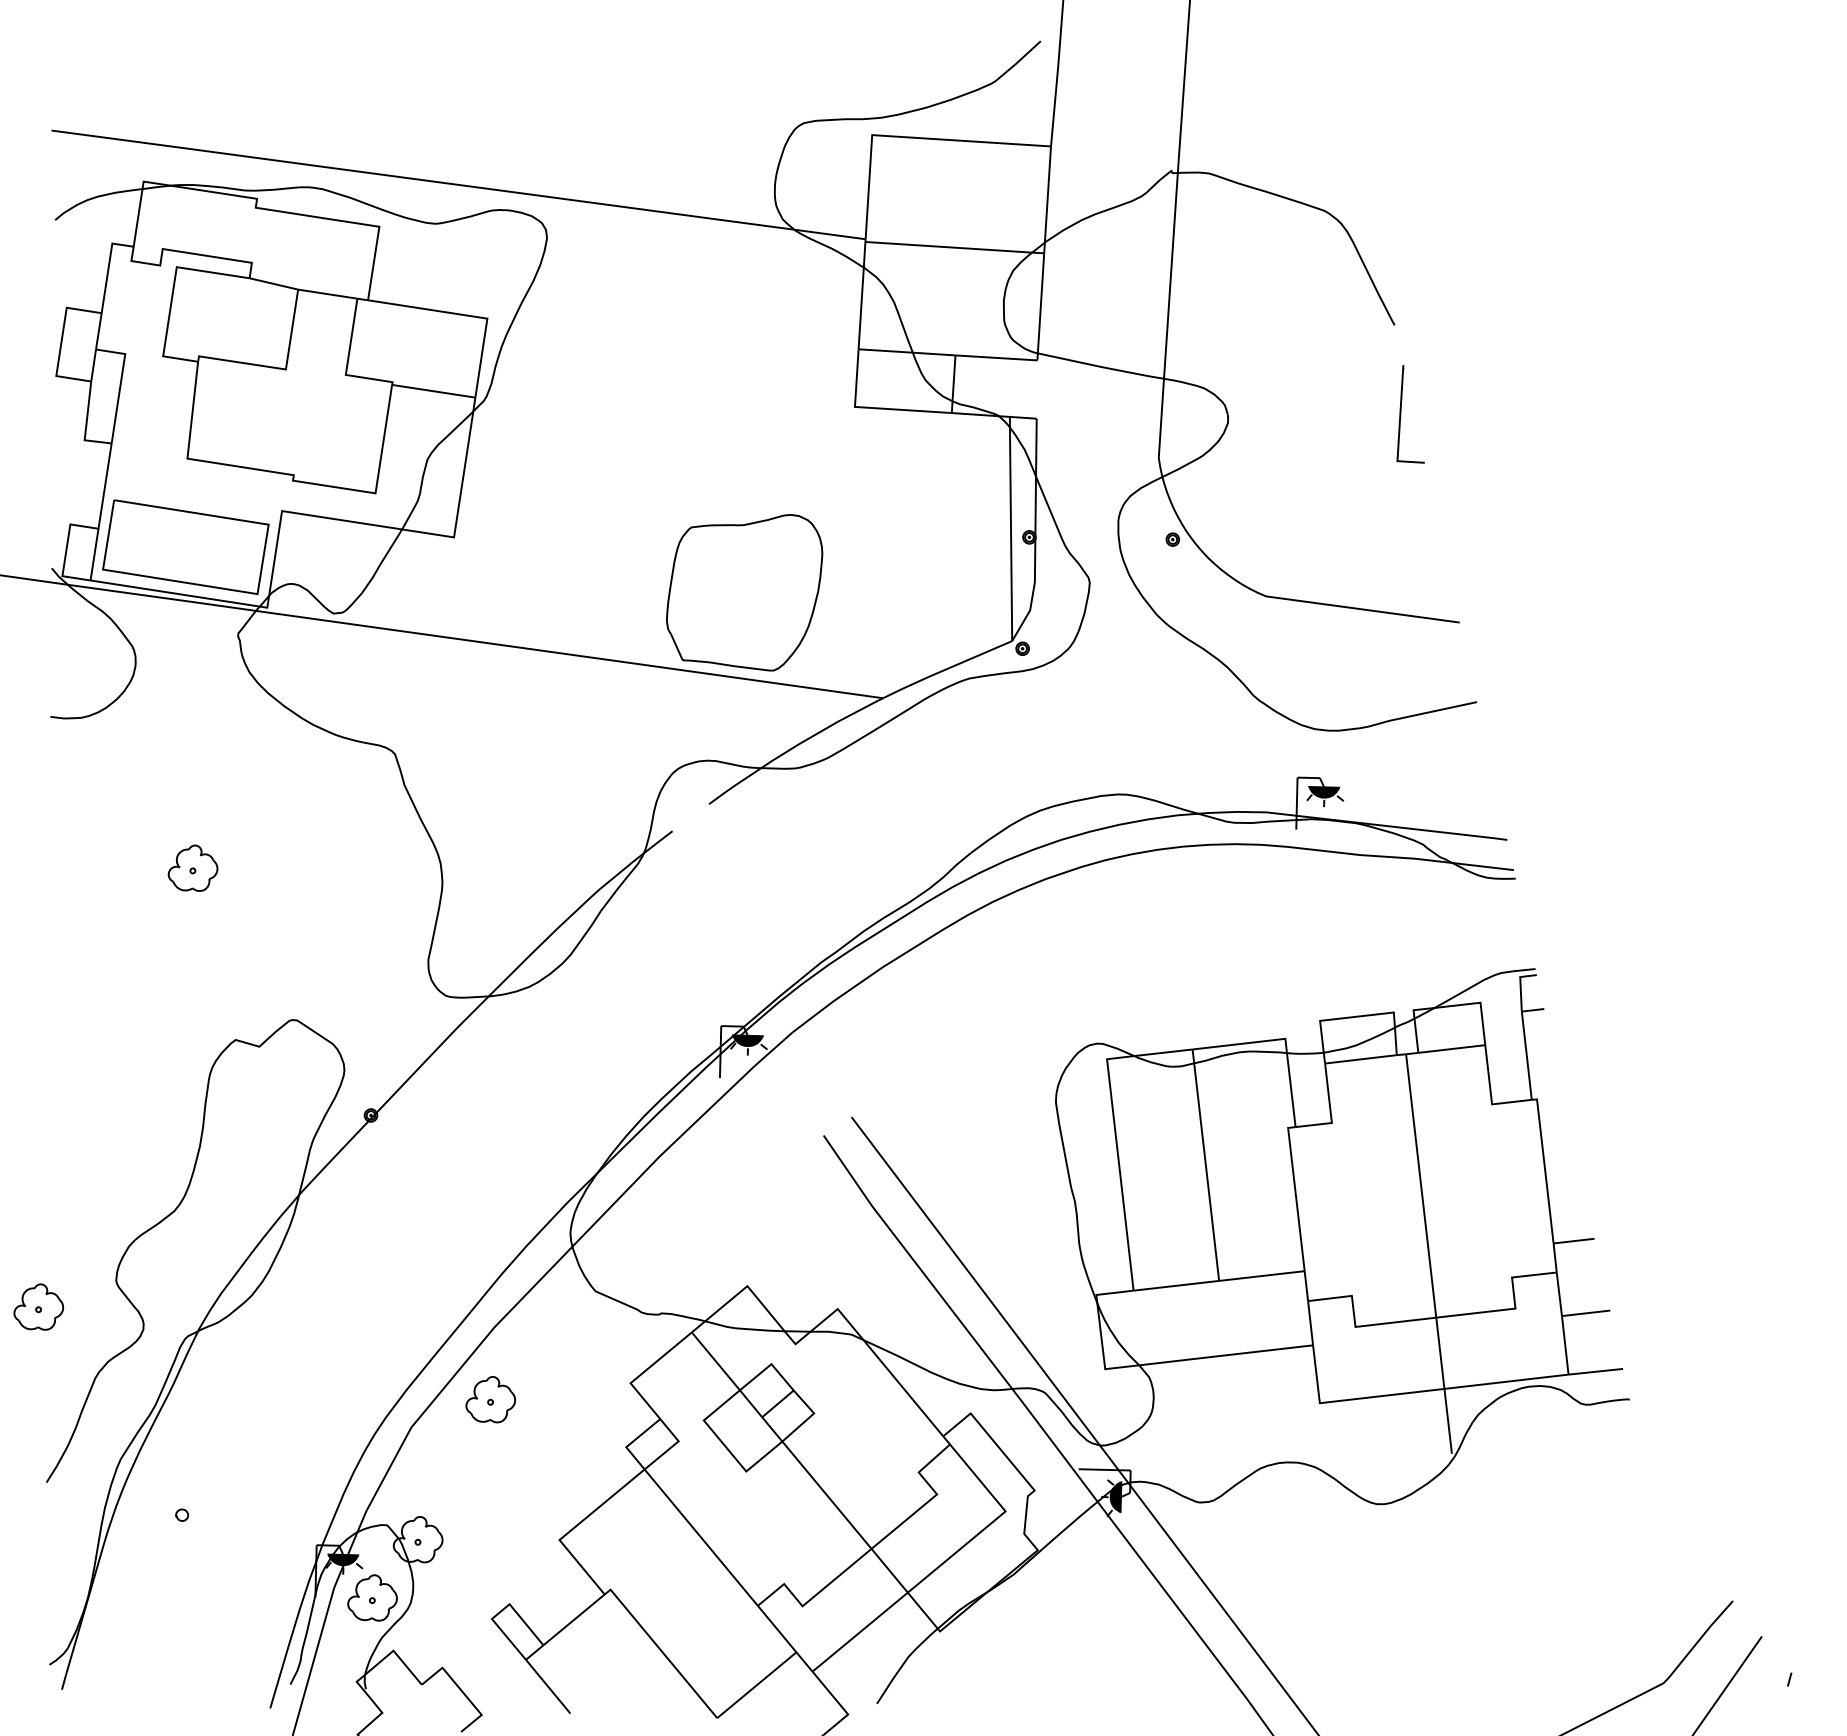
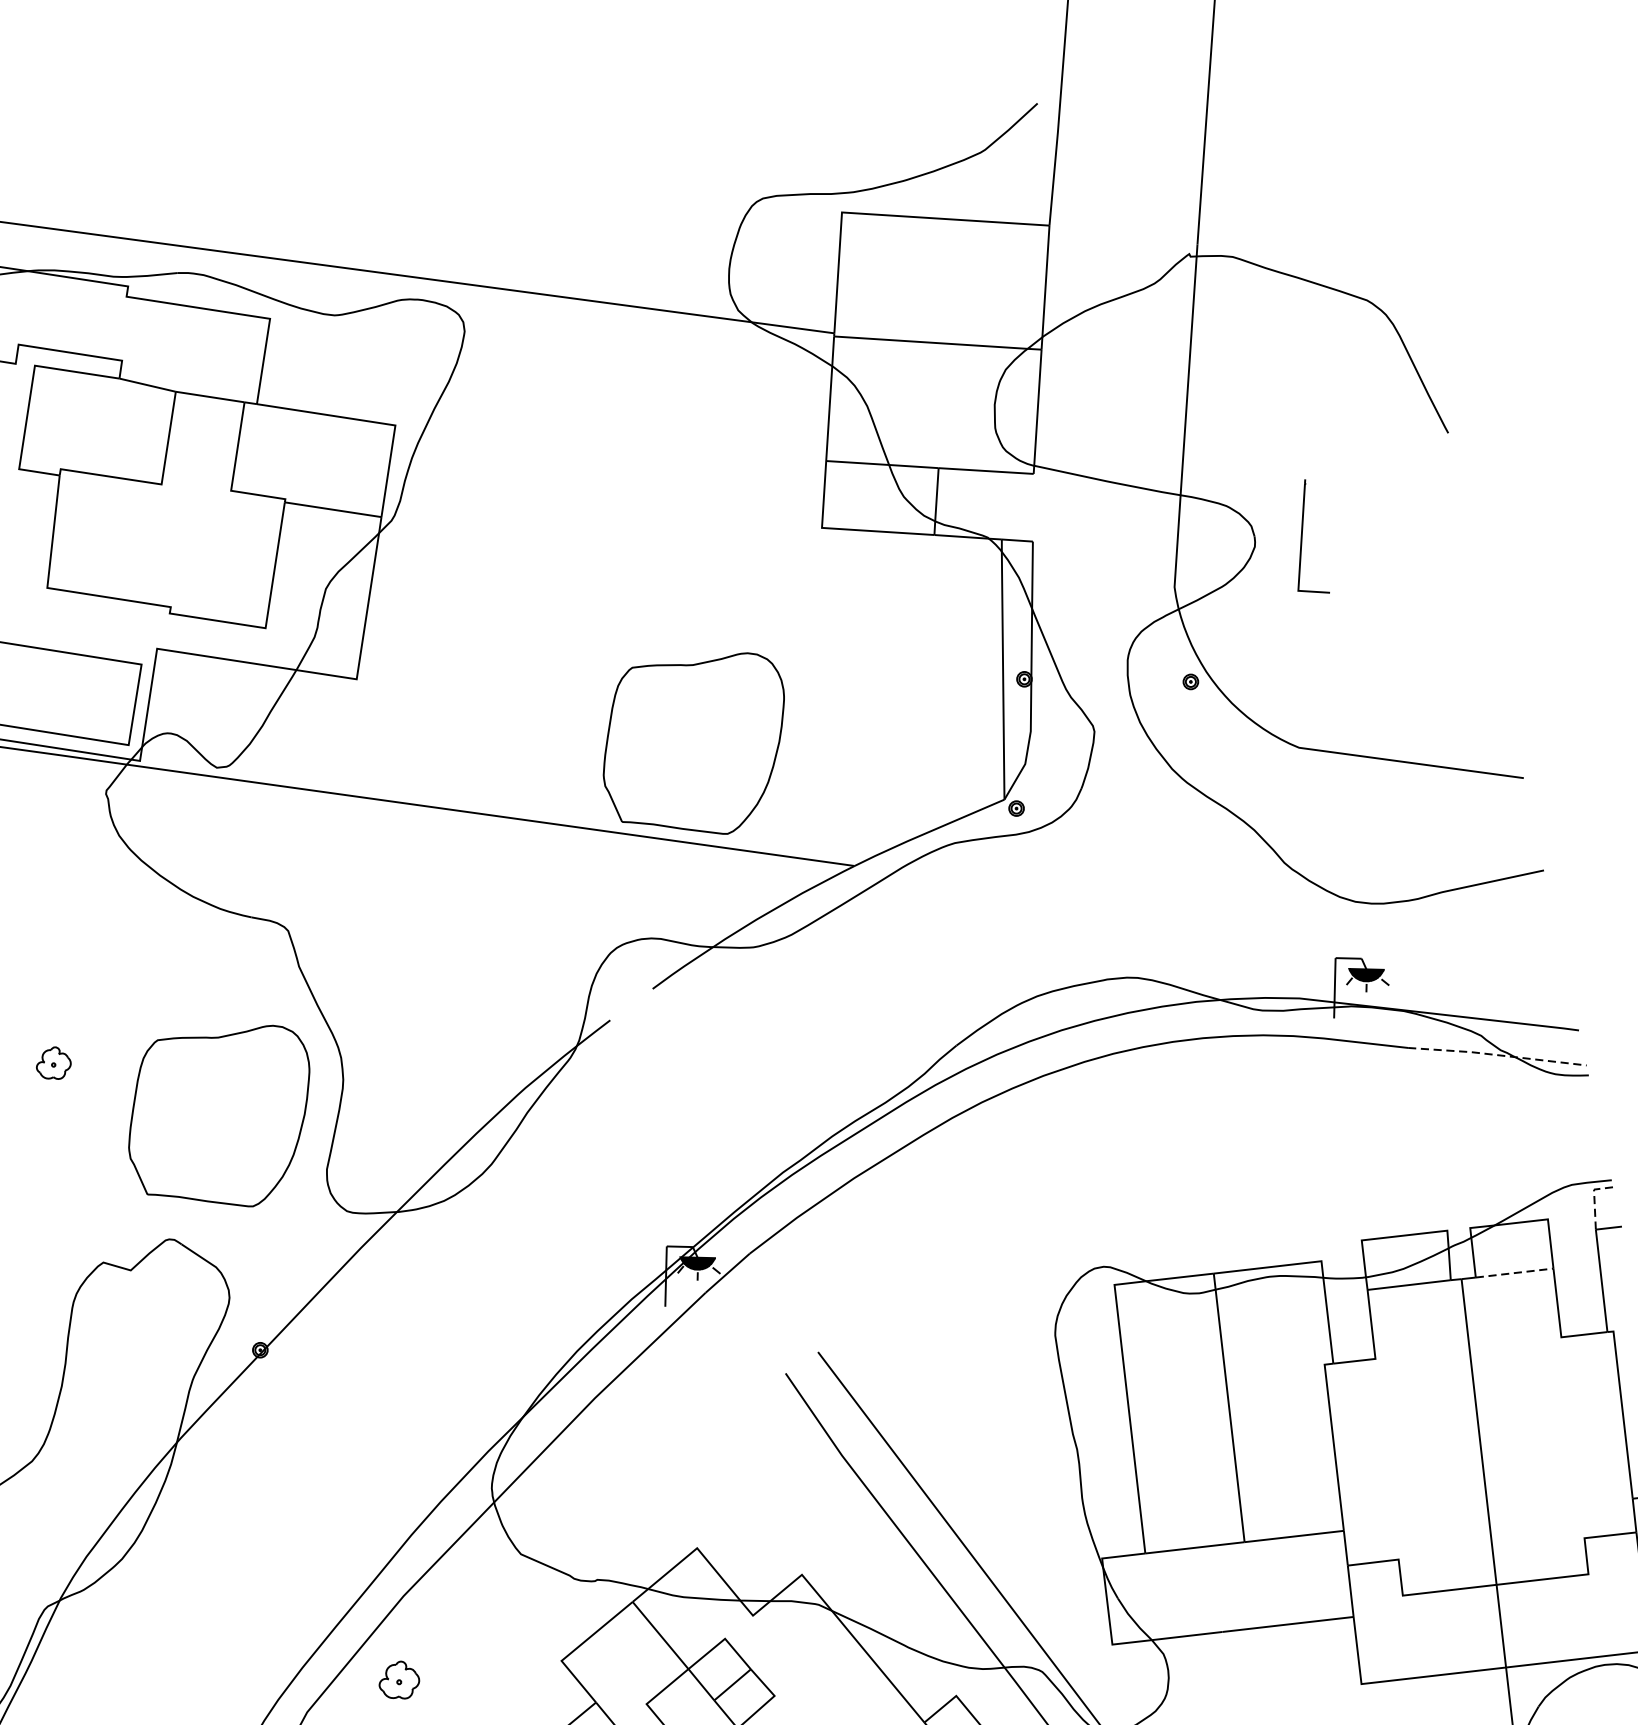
part: (1401, 414) -> (1303, 536), moved
line: (1436, 861) -> (1496, 1055), solid -> dashed
part: (192, 867) -> (53, 1062), size x0.6
part: (335, 913) -> (219, 1115), added
line: (1520, 984) -> (1594, 1198), solid -> dashed
line: (1451, 1049) -> (1514, 1273), solid -> dashed
part: (490, 1399) -> (399, 1679), size x0.7

